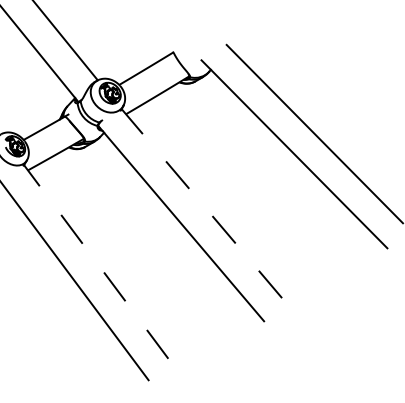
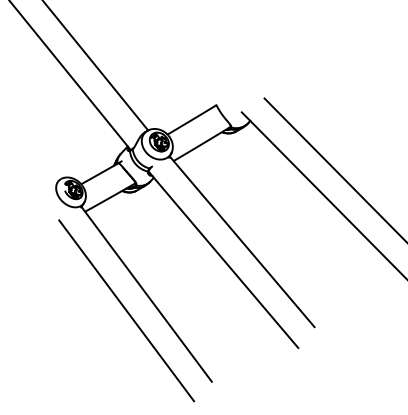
line: (202, 203) -> (242, 241), dashed -> solid
line: (95, 260) -> (146, 293), dashed -> solid

